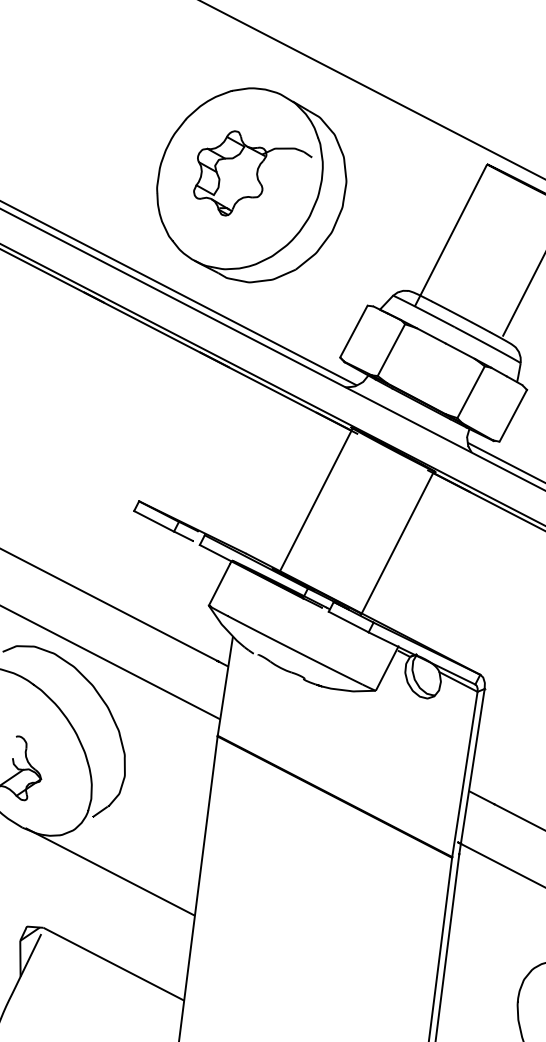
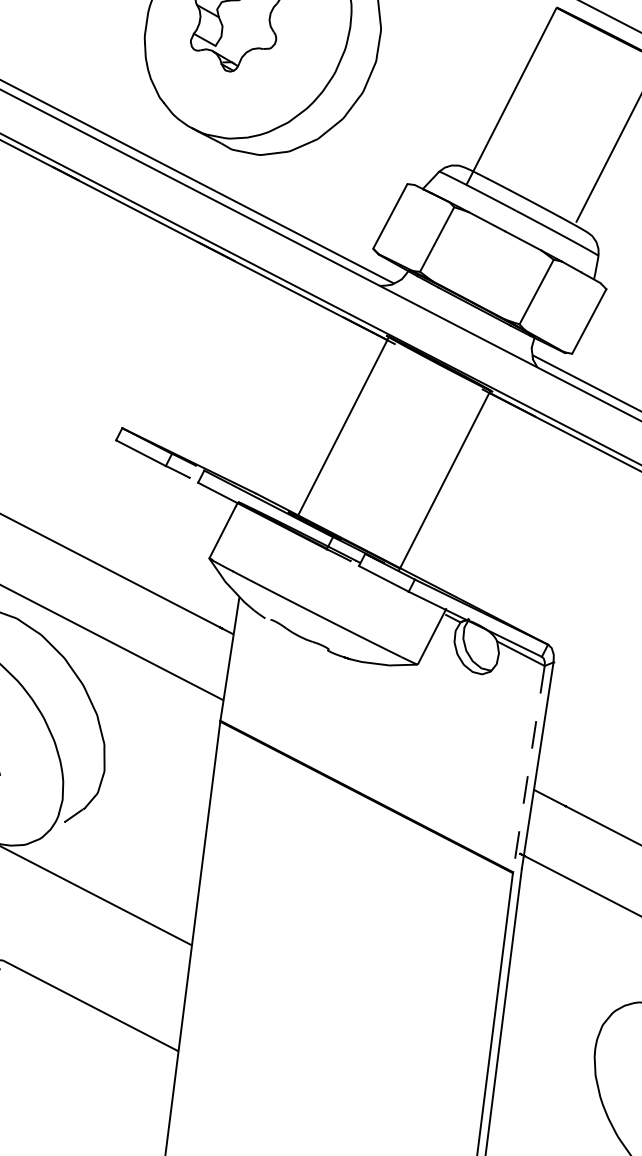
line: (464, 774) -> (528, 769), solid -> dashed

